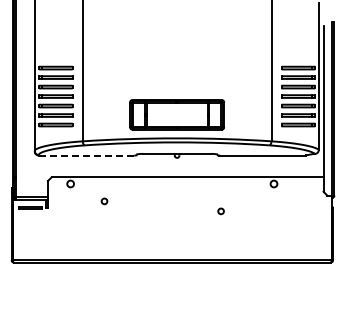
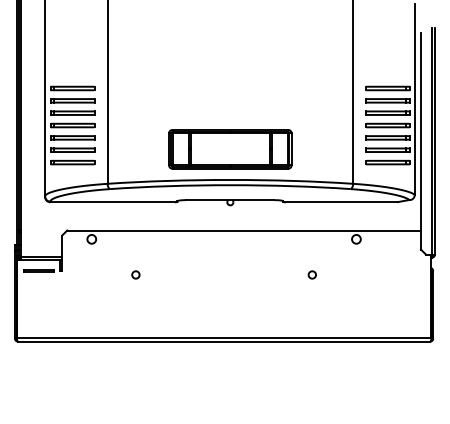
line: (87, 155) -> (113, 202), dashed -> solid
circle: (104, 201) -> (135, 275), moved
circle: (220, 211) -> (311, 275), moved

